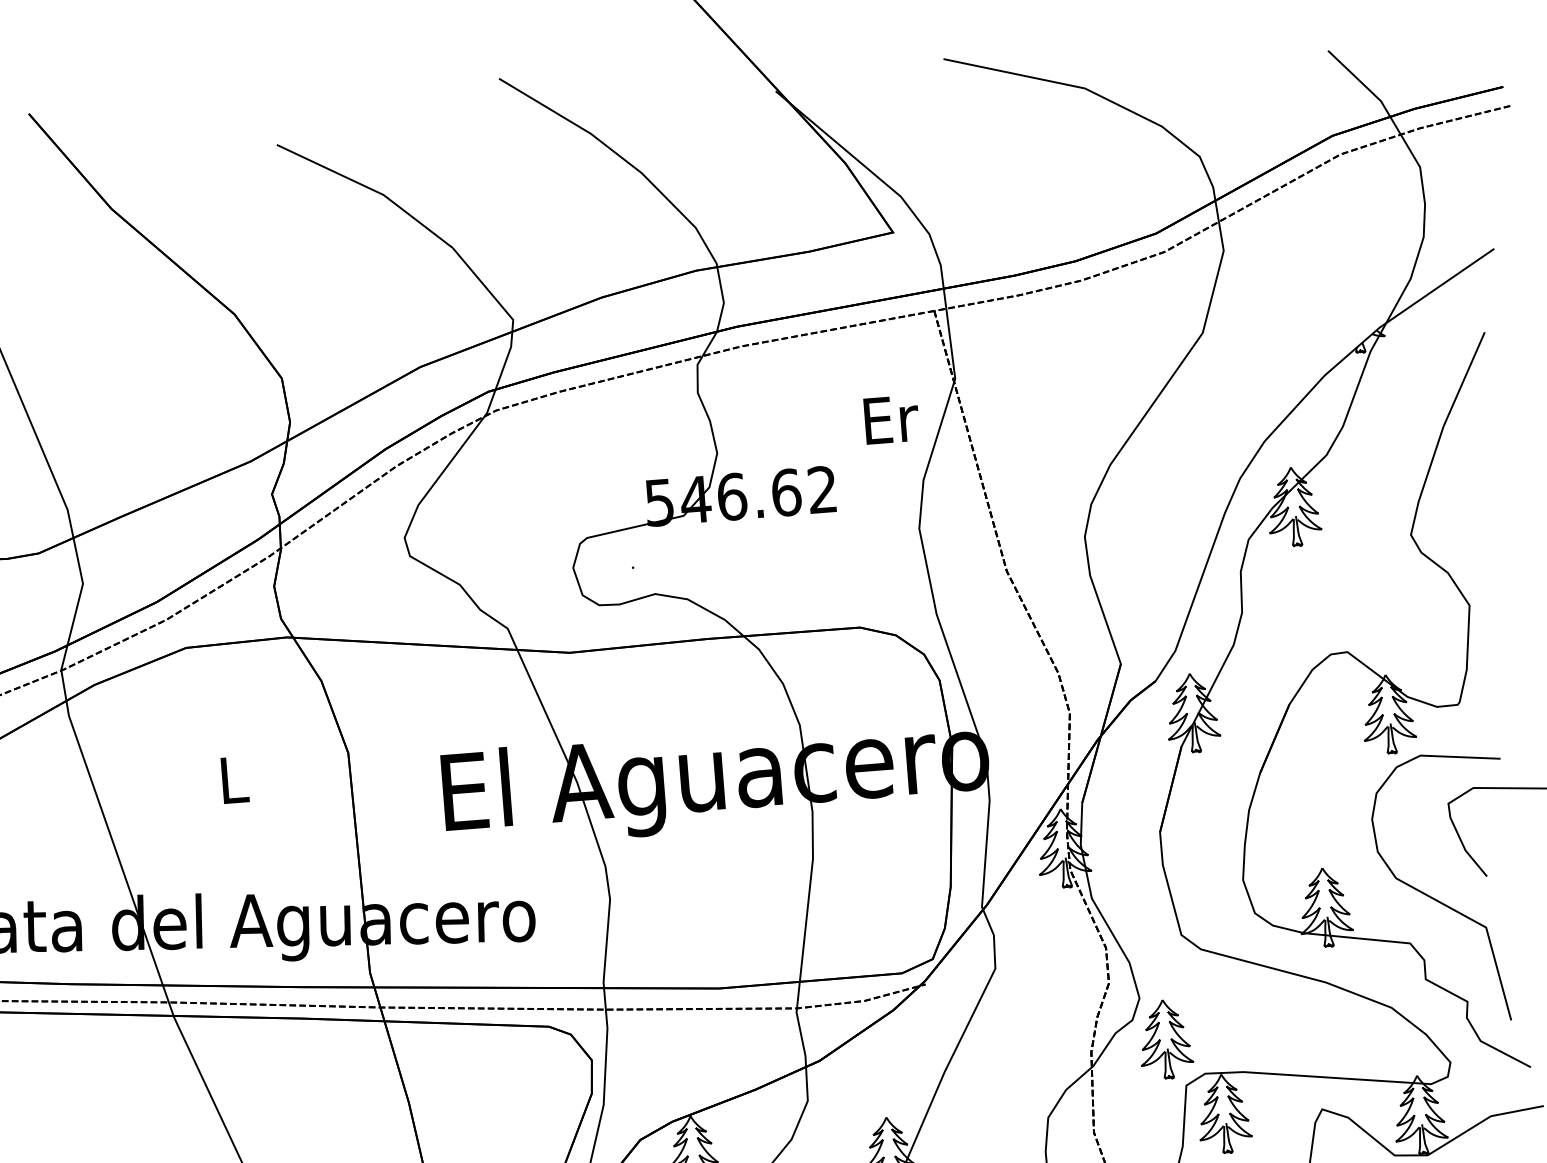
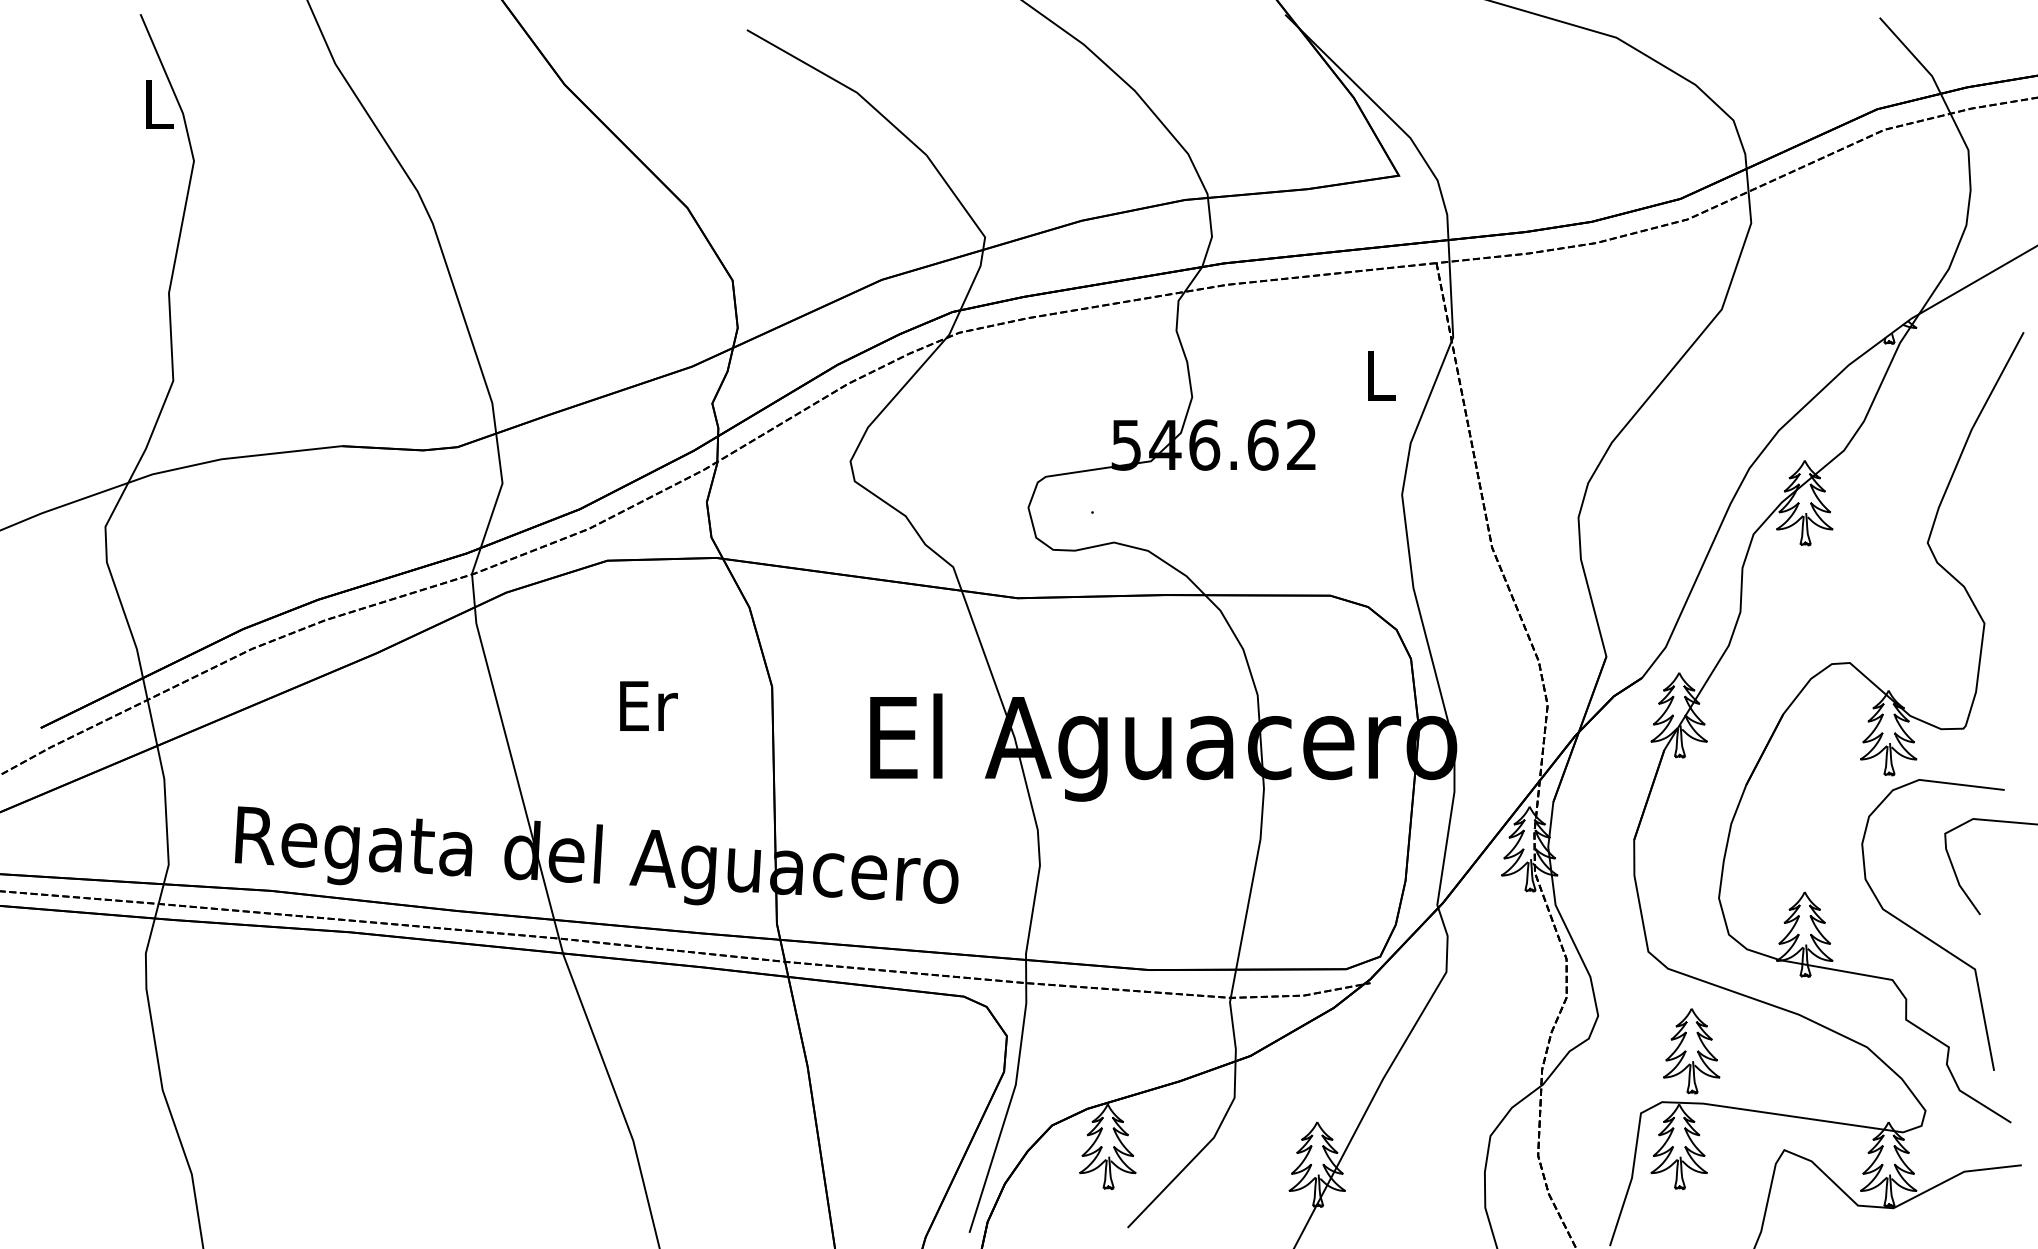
text: (891, 419) -> (1381, 375), Er -> L
text: (234, 779) -> (648, 705), L -> Er
part: (1165, 1039) -> (1691, 1051), moved

